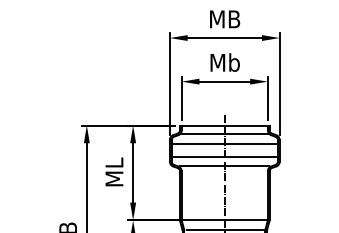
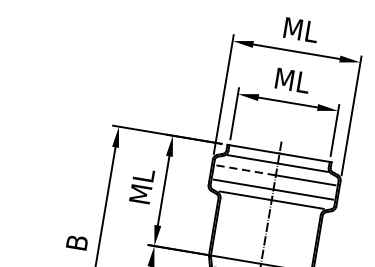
text: (225, 19) -> (301, 30), MB -> ML
text: (225, 62) -> (292, 80), Mb -> ML
line: (199, 144) -> (246, 170), solid -> dashed

